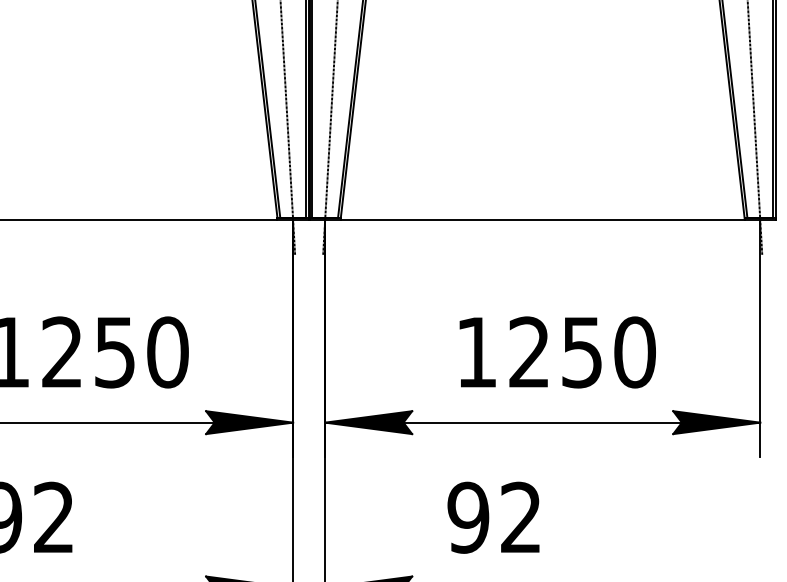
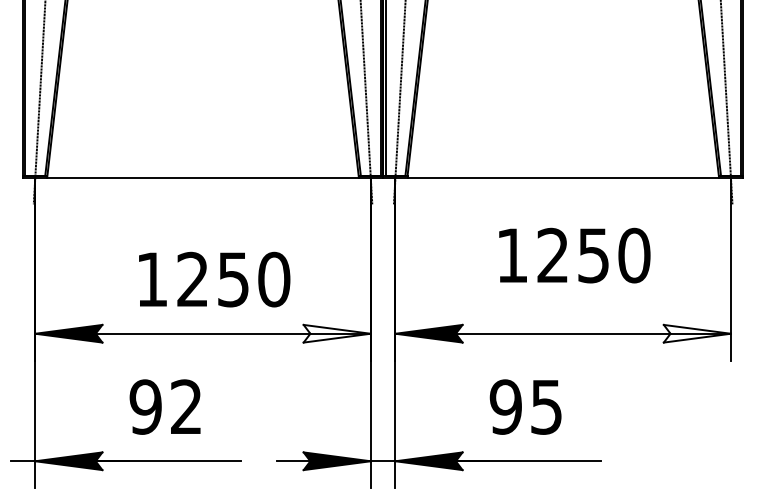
text: (557, 352) -> (574, 255), moved
fill: (248, 422) -> (336, 333), removed
fill: (715, 422) -> (696, 333), removed
text: (521, 516) -> (546, 406), 92 -> 95

